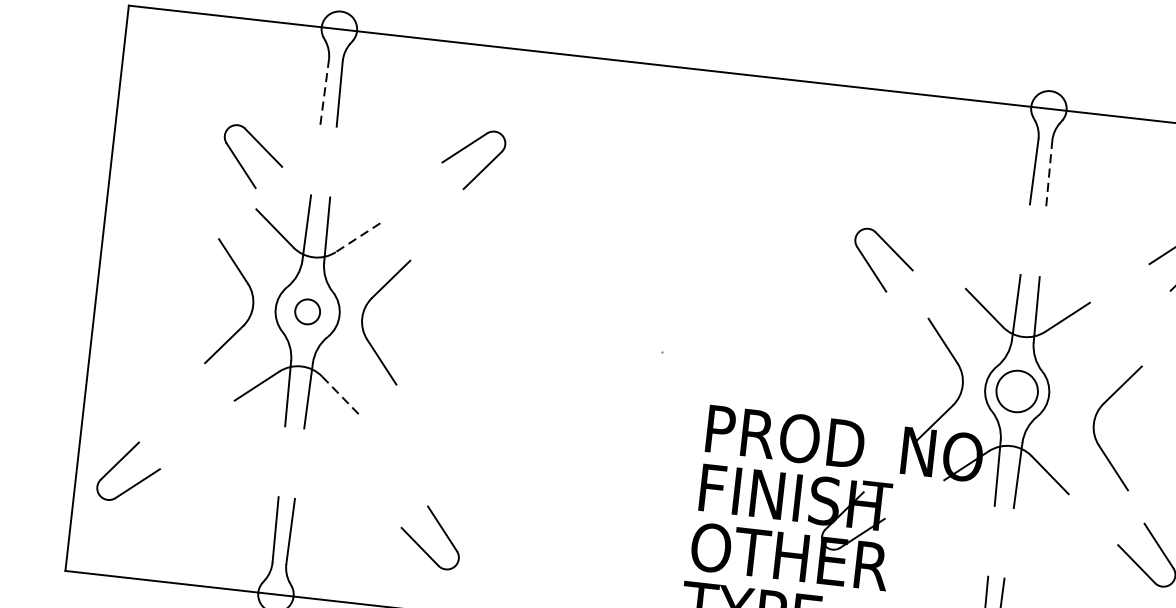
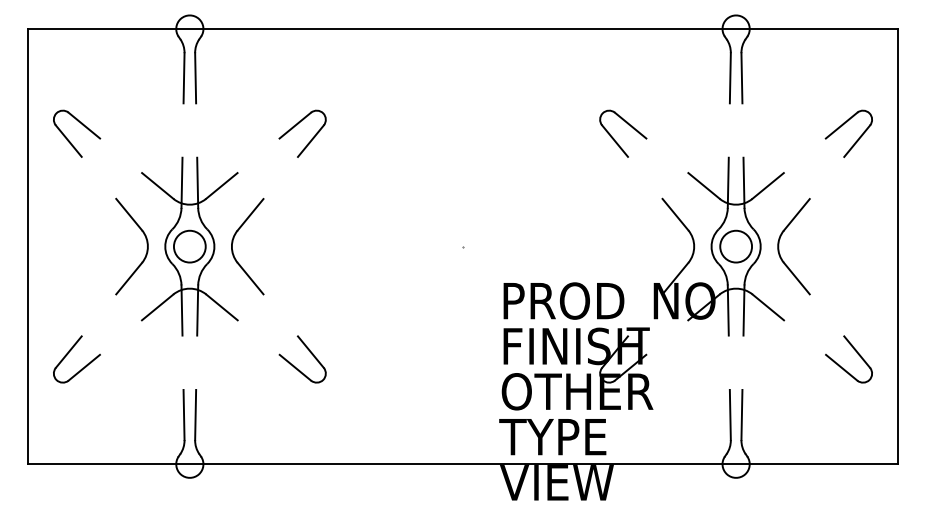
line: (325, 91) -> (184, 77), dashed -> solid
part: (262, 148) -> (83, 126), moved
part: (467, 148) -> (297, 125), moved
line: (1048, 172) -> (741, 77), dashed -> solid
line: (357, 238) -> (221, 186), dashed -> solid
part: (891, 250) -> (628, 125), moved
circle: (307, 311) -> (189, 246), size x1.67
line: (341, 395) -> (222, 307), dashed -> solid
part: (1095, 423) -> (779, 246), moved
part: (119, 464) -> (68, 354), moved
part: (440, 529) -> (309, 352), moved

